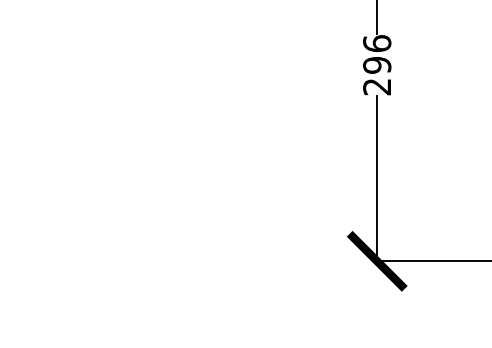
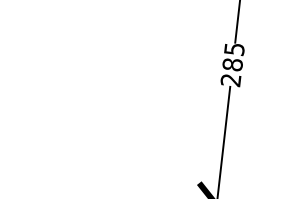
text: (377, 54) -> (233, 57), 296 -> 285

